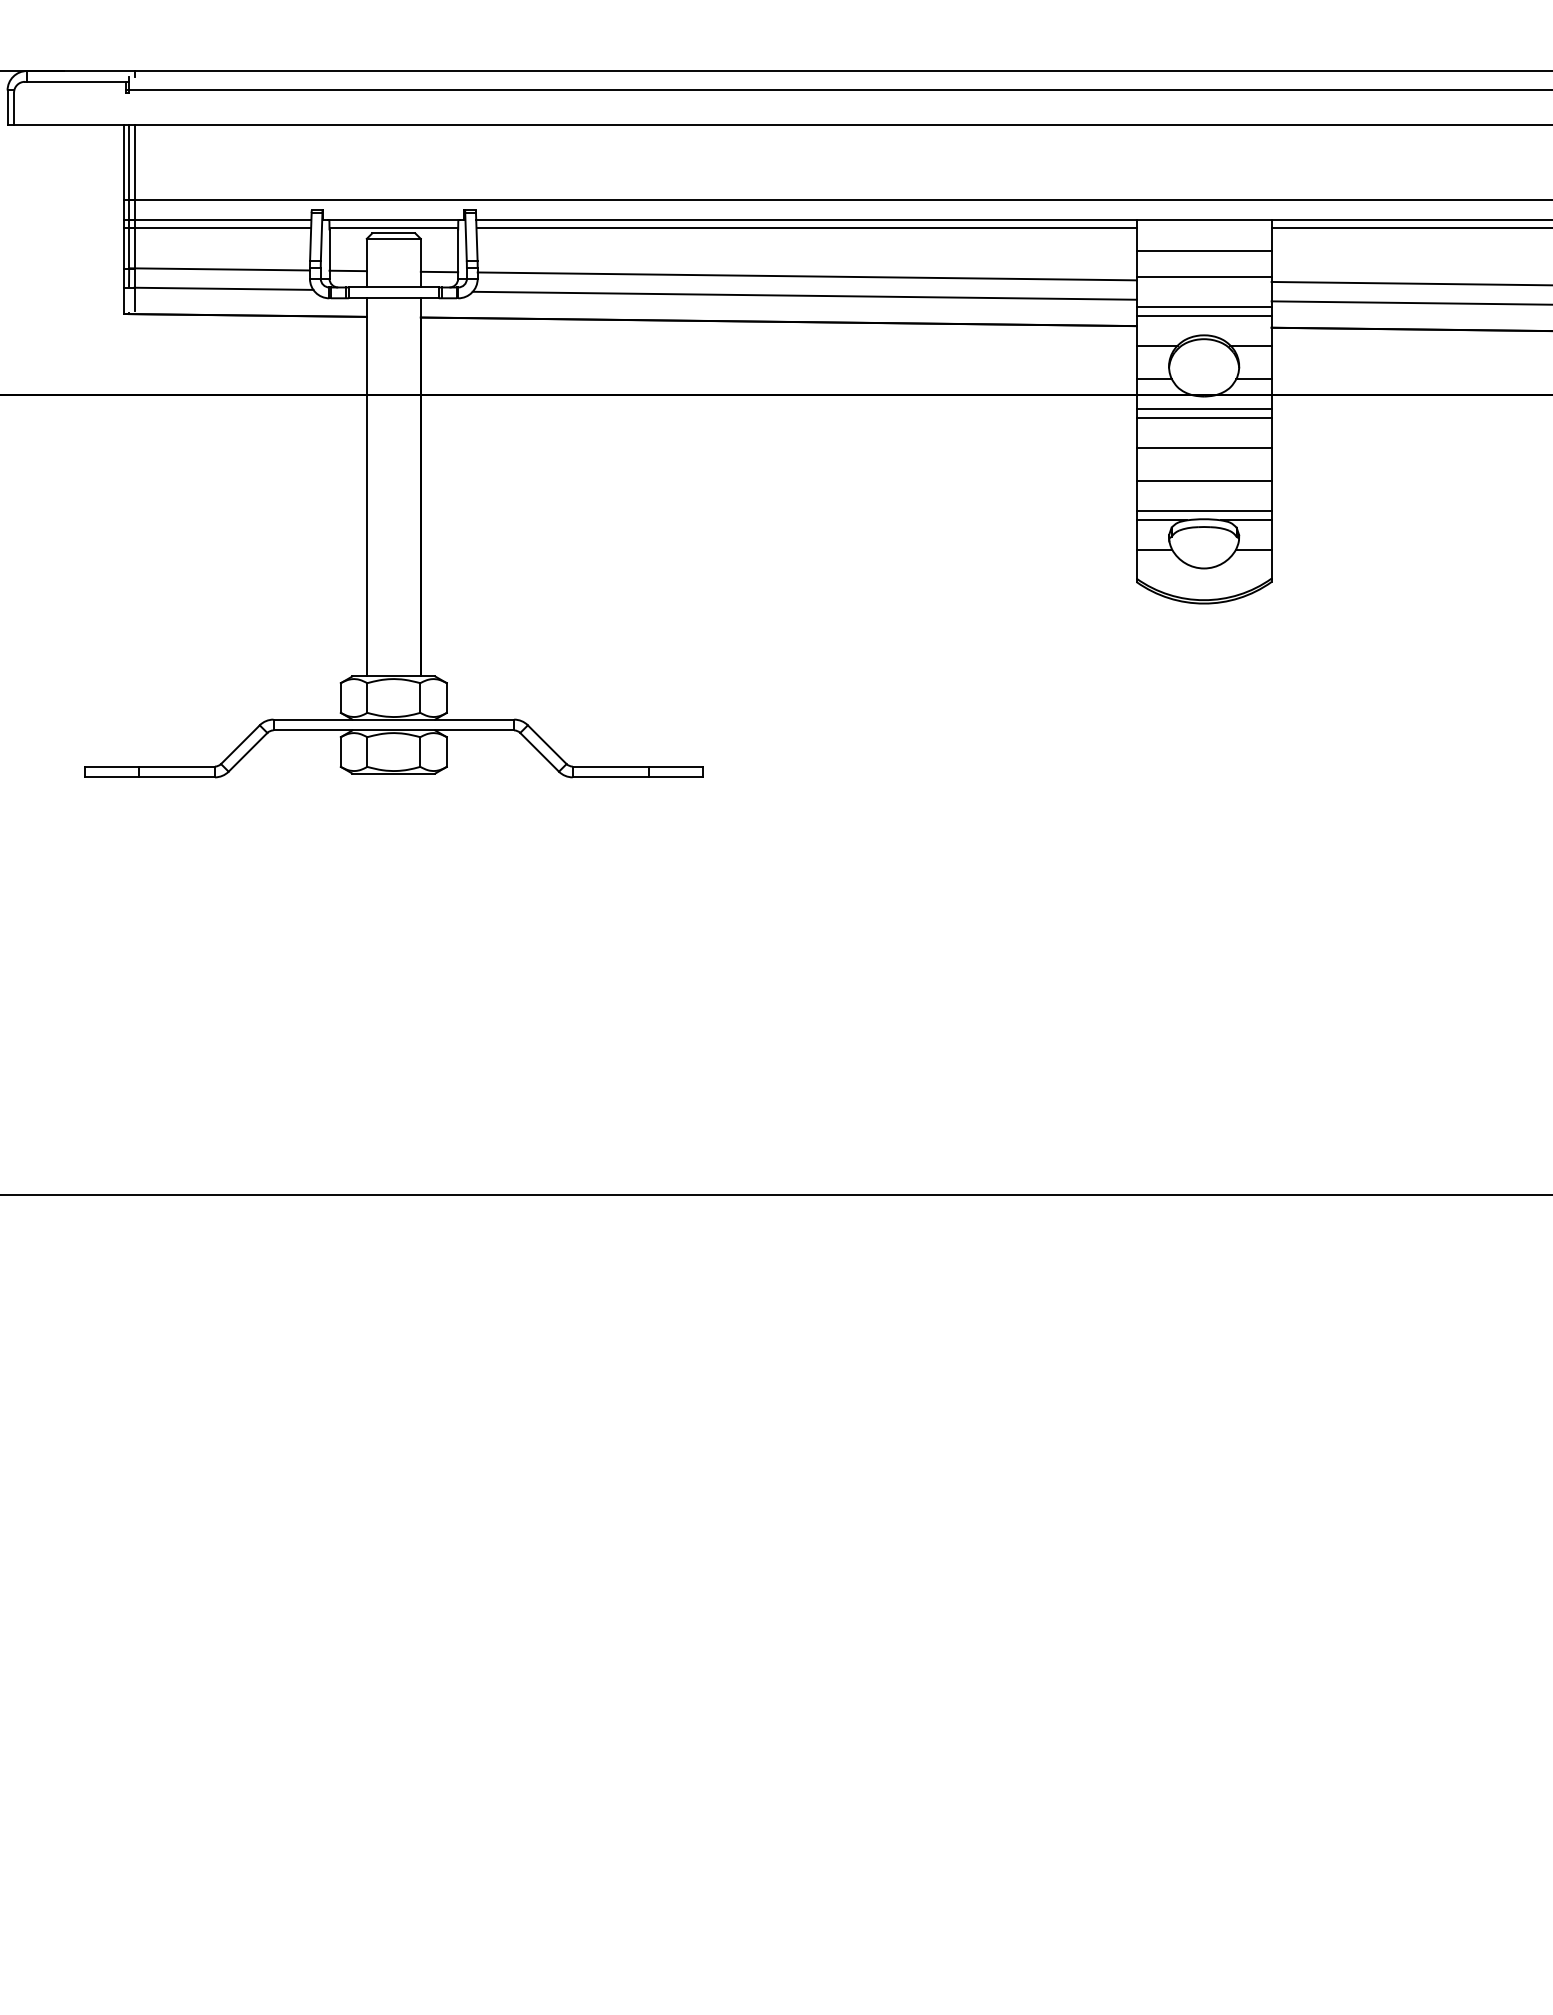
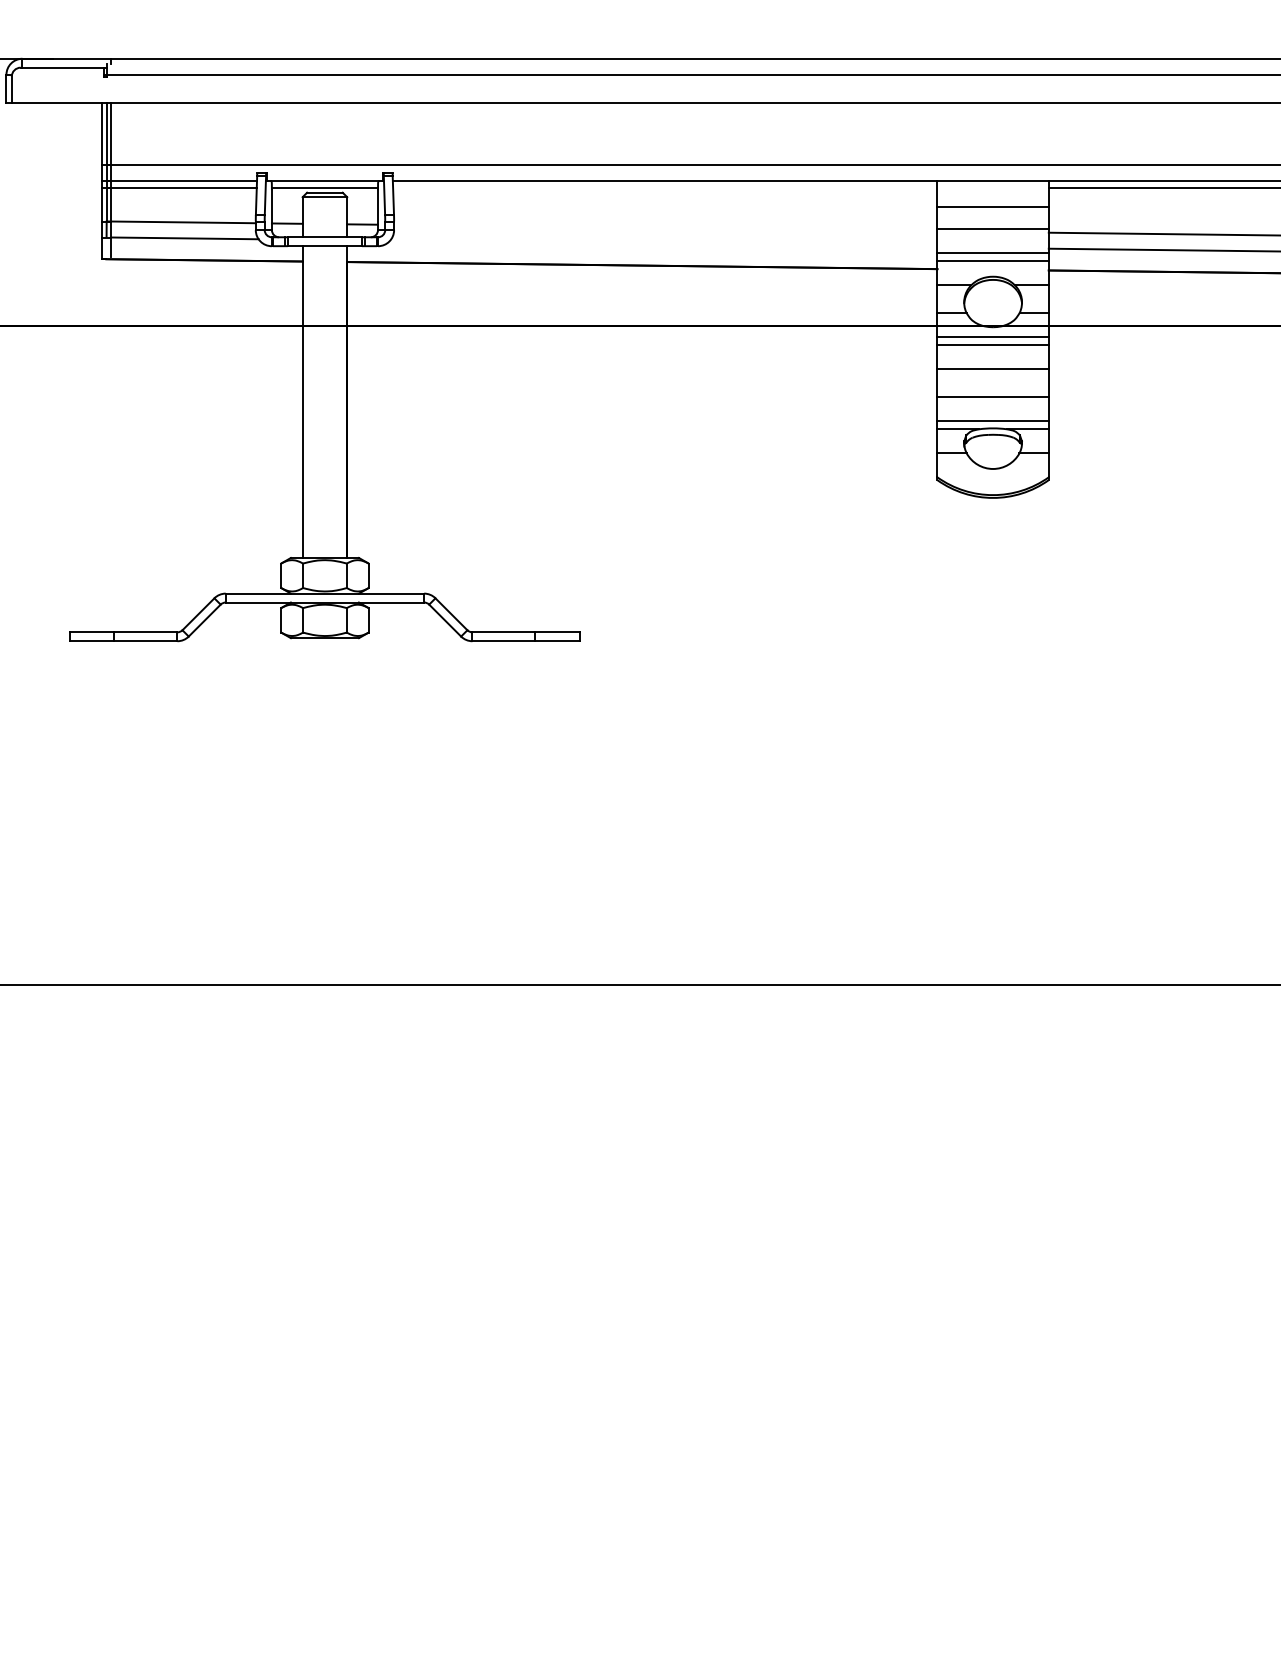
line: (806, 228) -> (665, 188), removed
line: (806, 276) -> (665, 228), removed
line: (804, 295) -> (663, 243), removed

